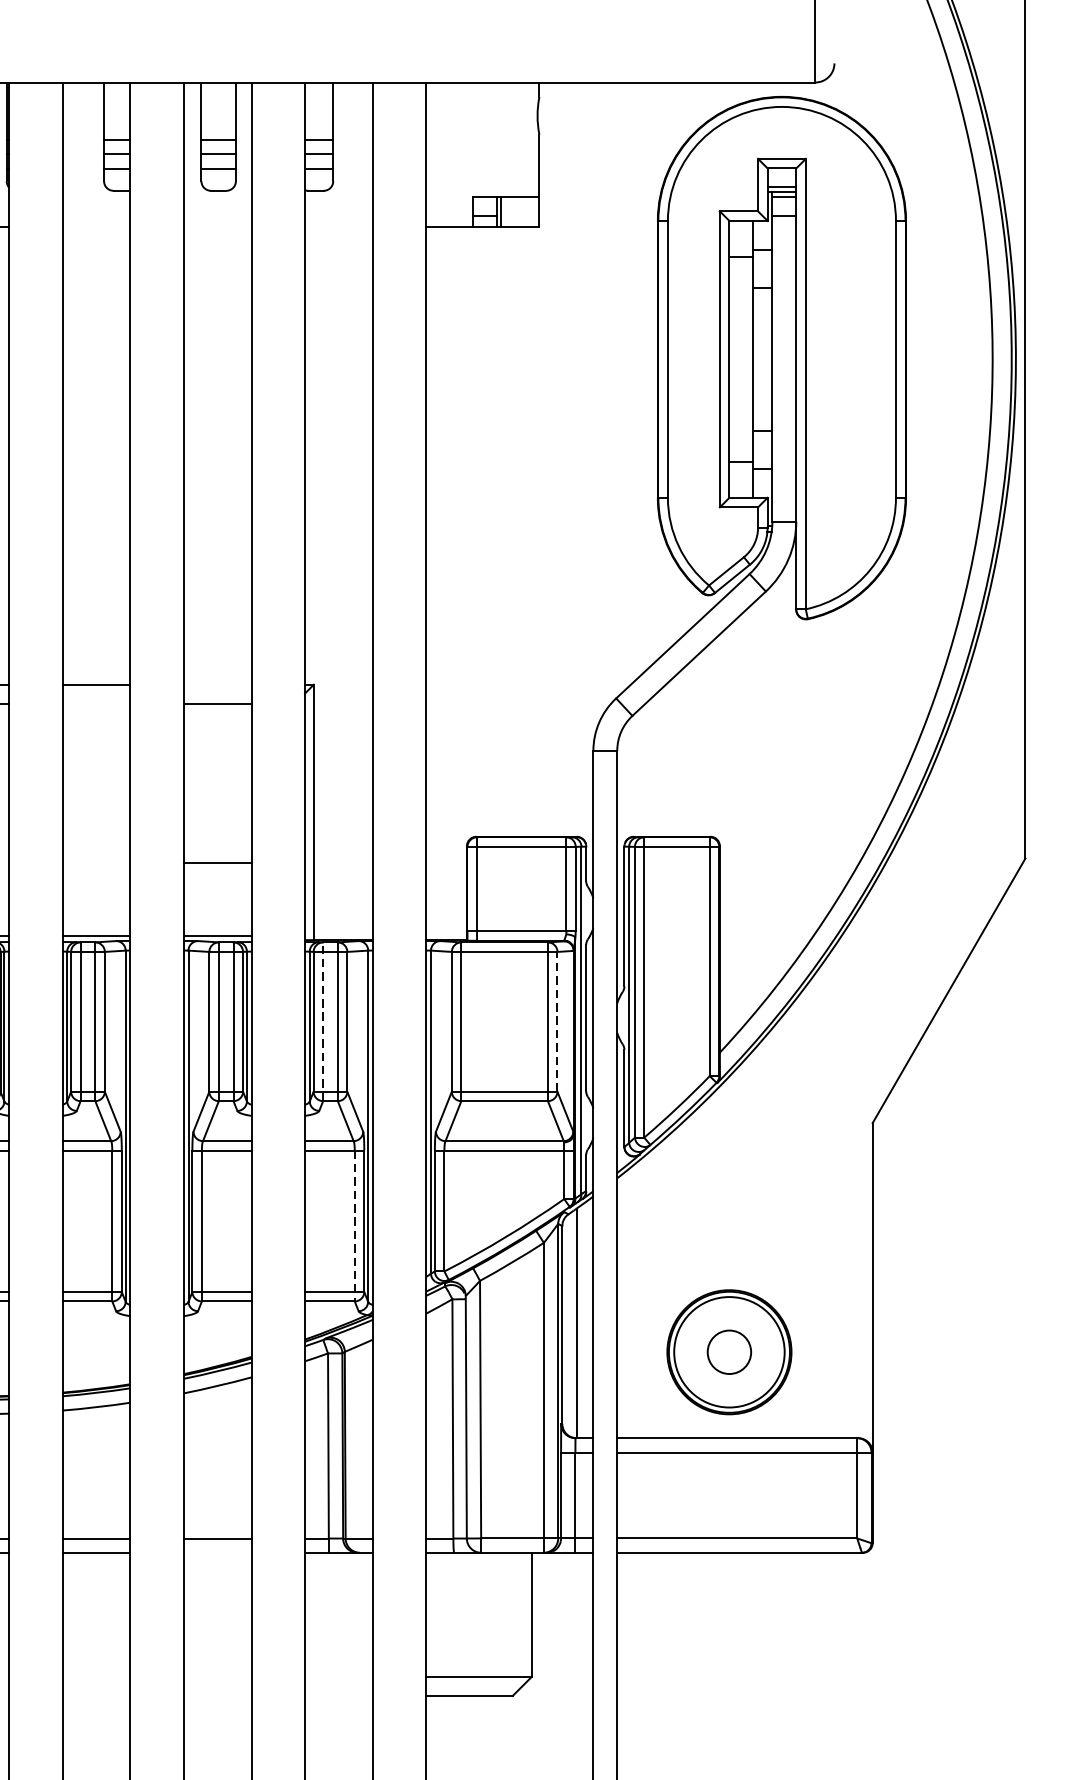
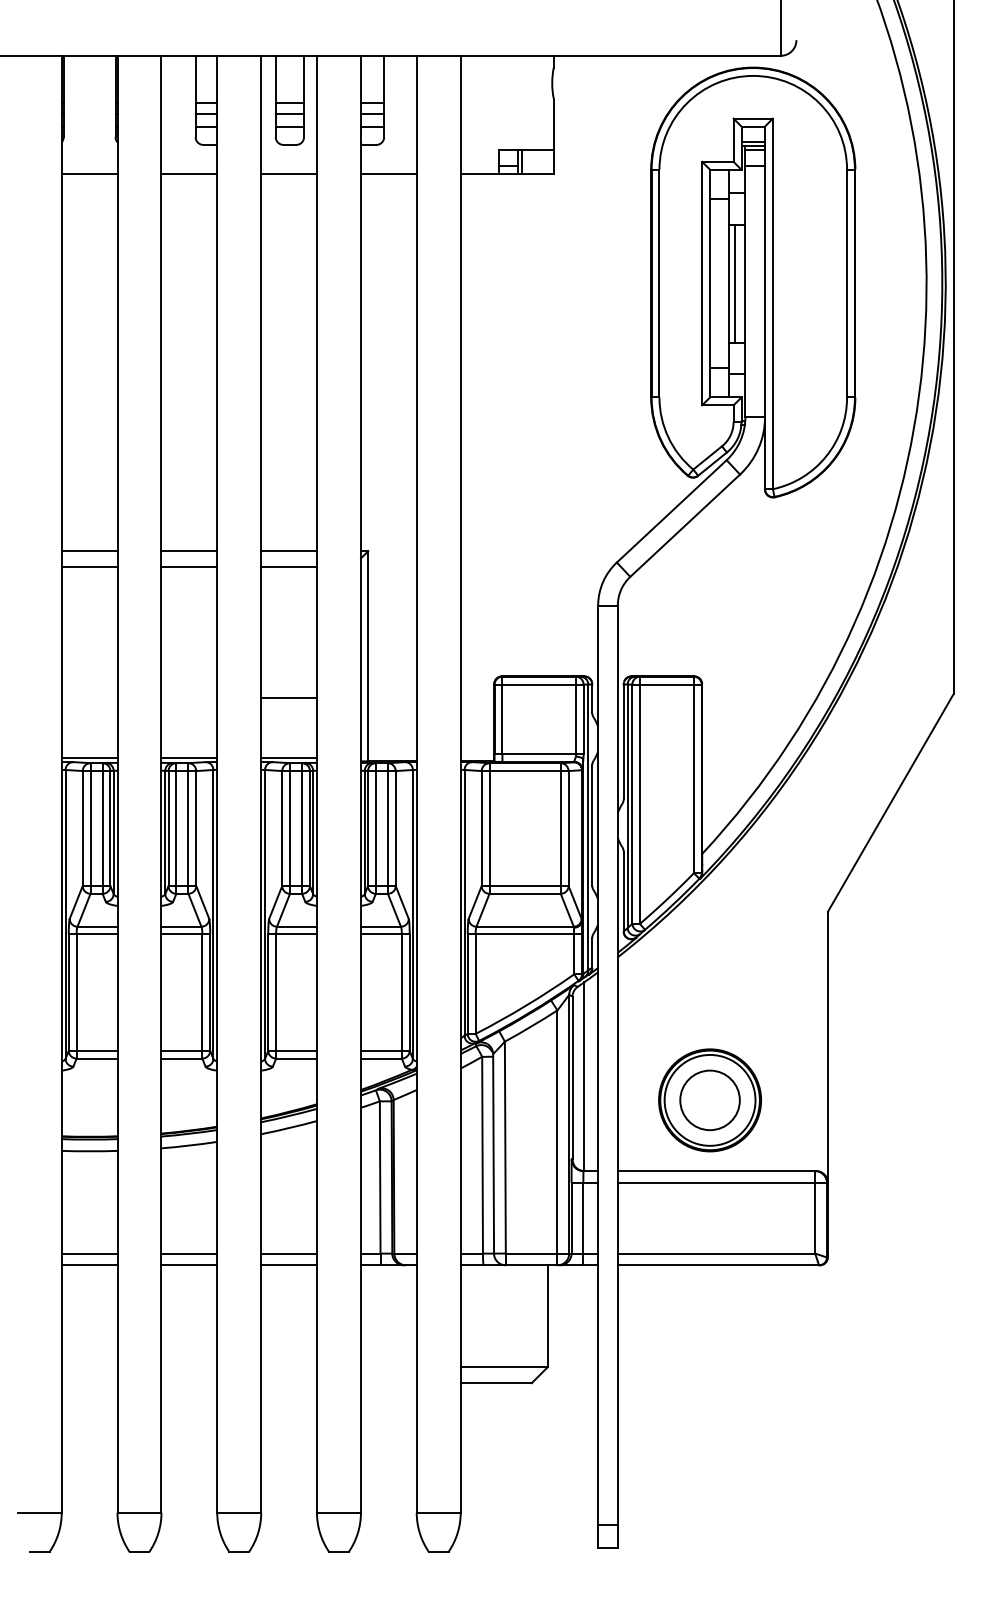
line: (96, 226) -> (189, 174), added
line: (216, 226) -> (288, 174), added
line: (338, 226) -> (388, 174), added
line: (760, 359) -> (735, 283), added
line: (216, 685) -> (288, 551), added
line: (96, 703) -> (189, 566), added
line: (322, 1021) -> (375, 828), dashed -> solid
line: (557, 1021) -> (568, 828), dashed -> solid
line: (354, 1227) -> (401, 997), dashed -> solid
circle: (728, 1352) -> (709, 1100), size x1.67
line: (216, 1552) -> (288, 1265), added

